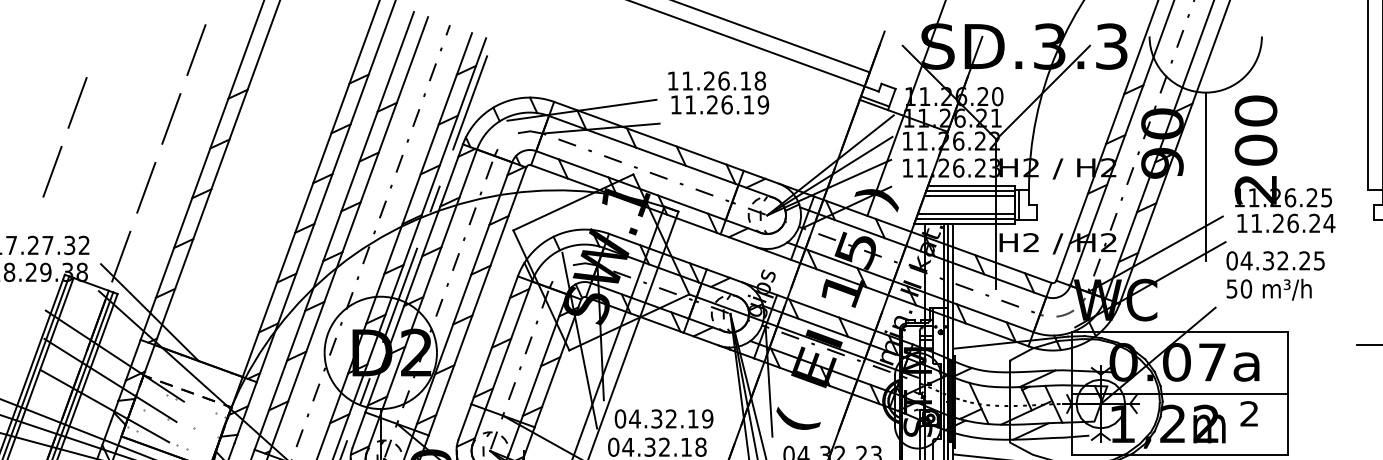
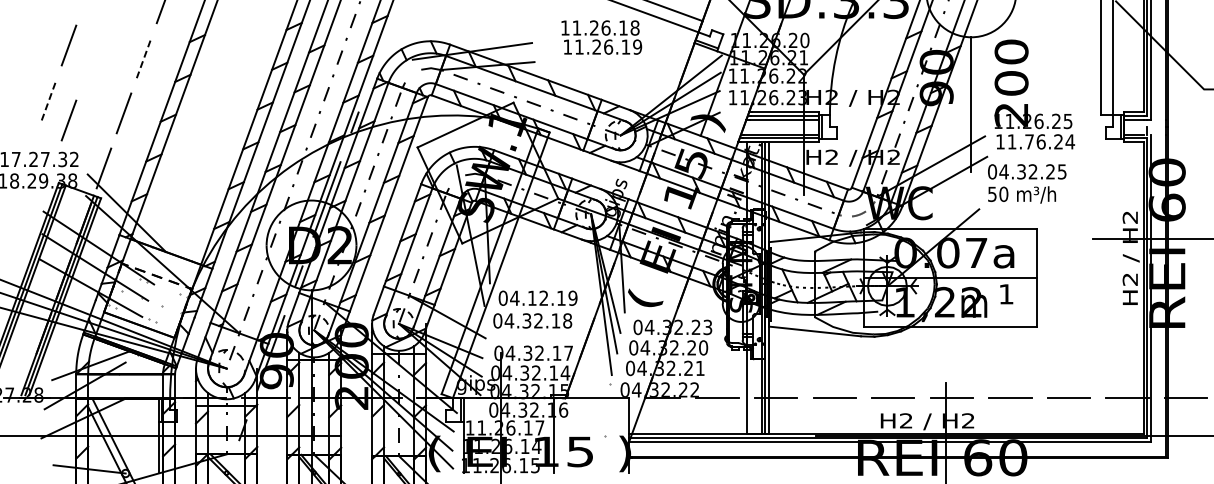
text: (718, 92) -> (601, 37), moved
line: (469, 102) -> (382, 45), removed
line: (171, 117) -> (144, 57), solid -> dashed
line: (53, 171) -> (49, 100), solid -> dashed
line: (76, 196) -> (68, 120), added
text: (1278, 222) -> (1029, 141), 11.26.24 -> 11.76.24
text: (1249, 414) -> (1006, 294), 2 -> 1
text: (657, 417) -> (532, 297), 04.32.19 -> 04.12.19

